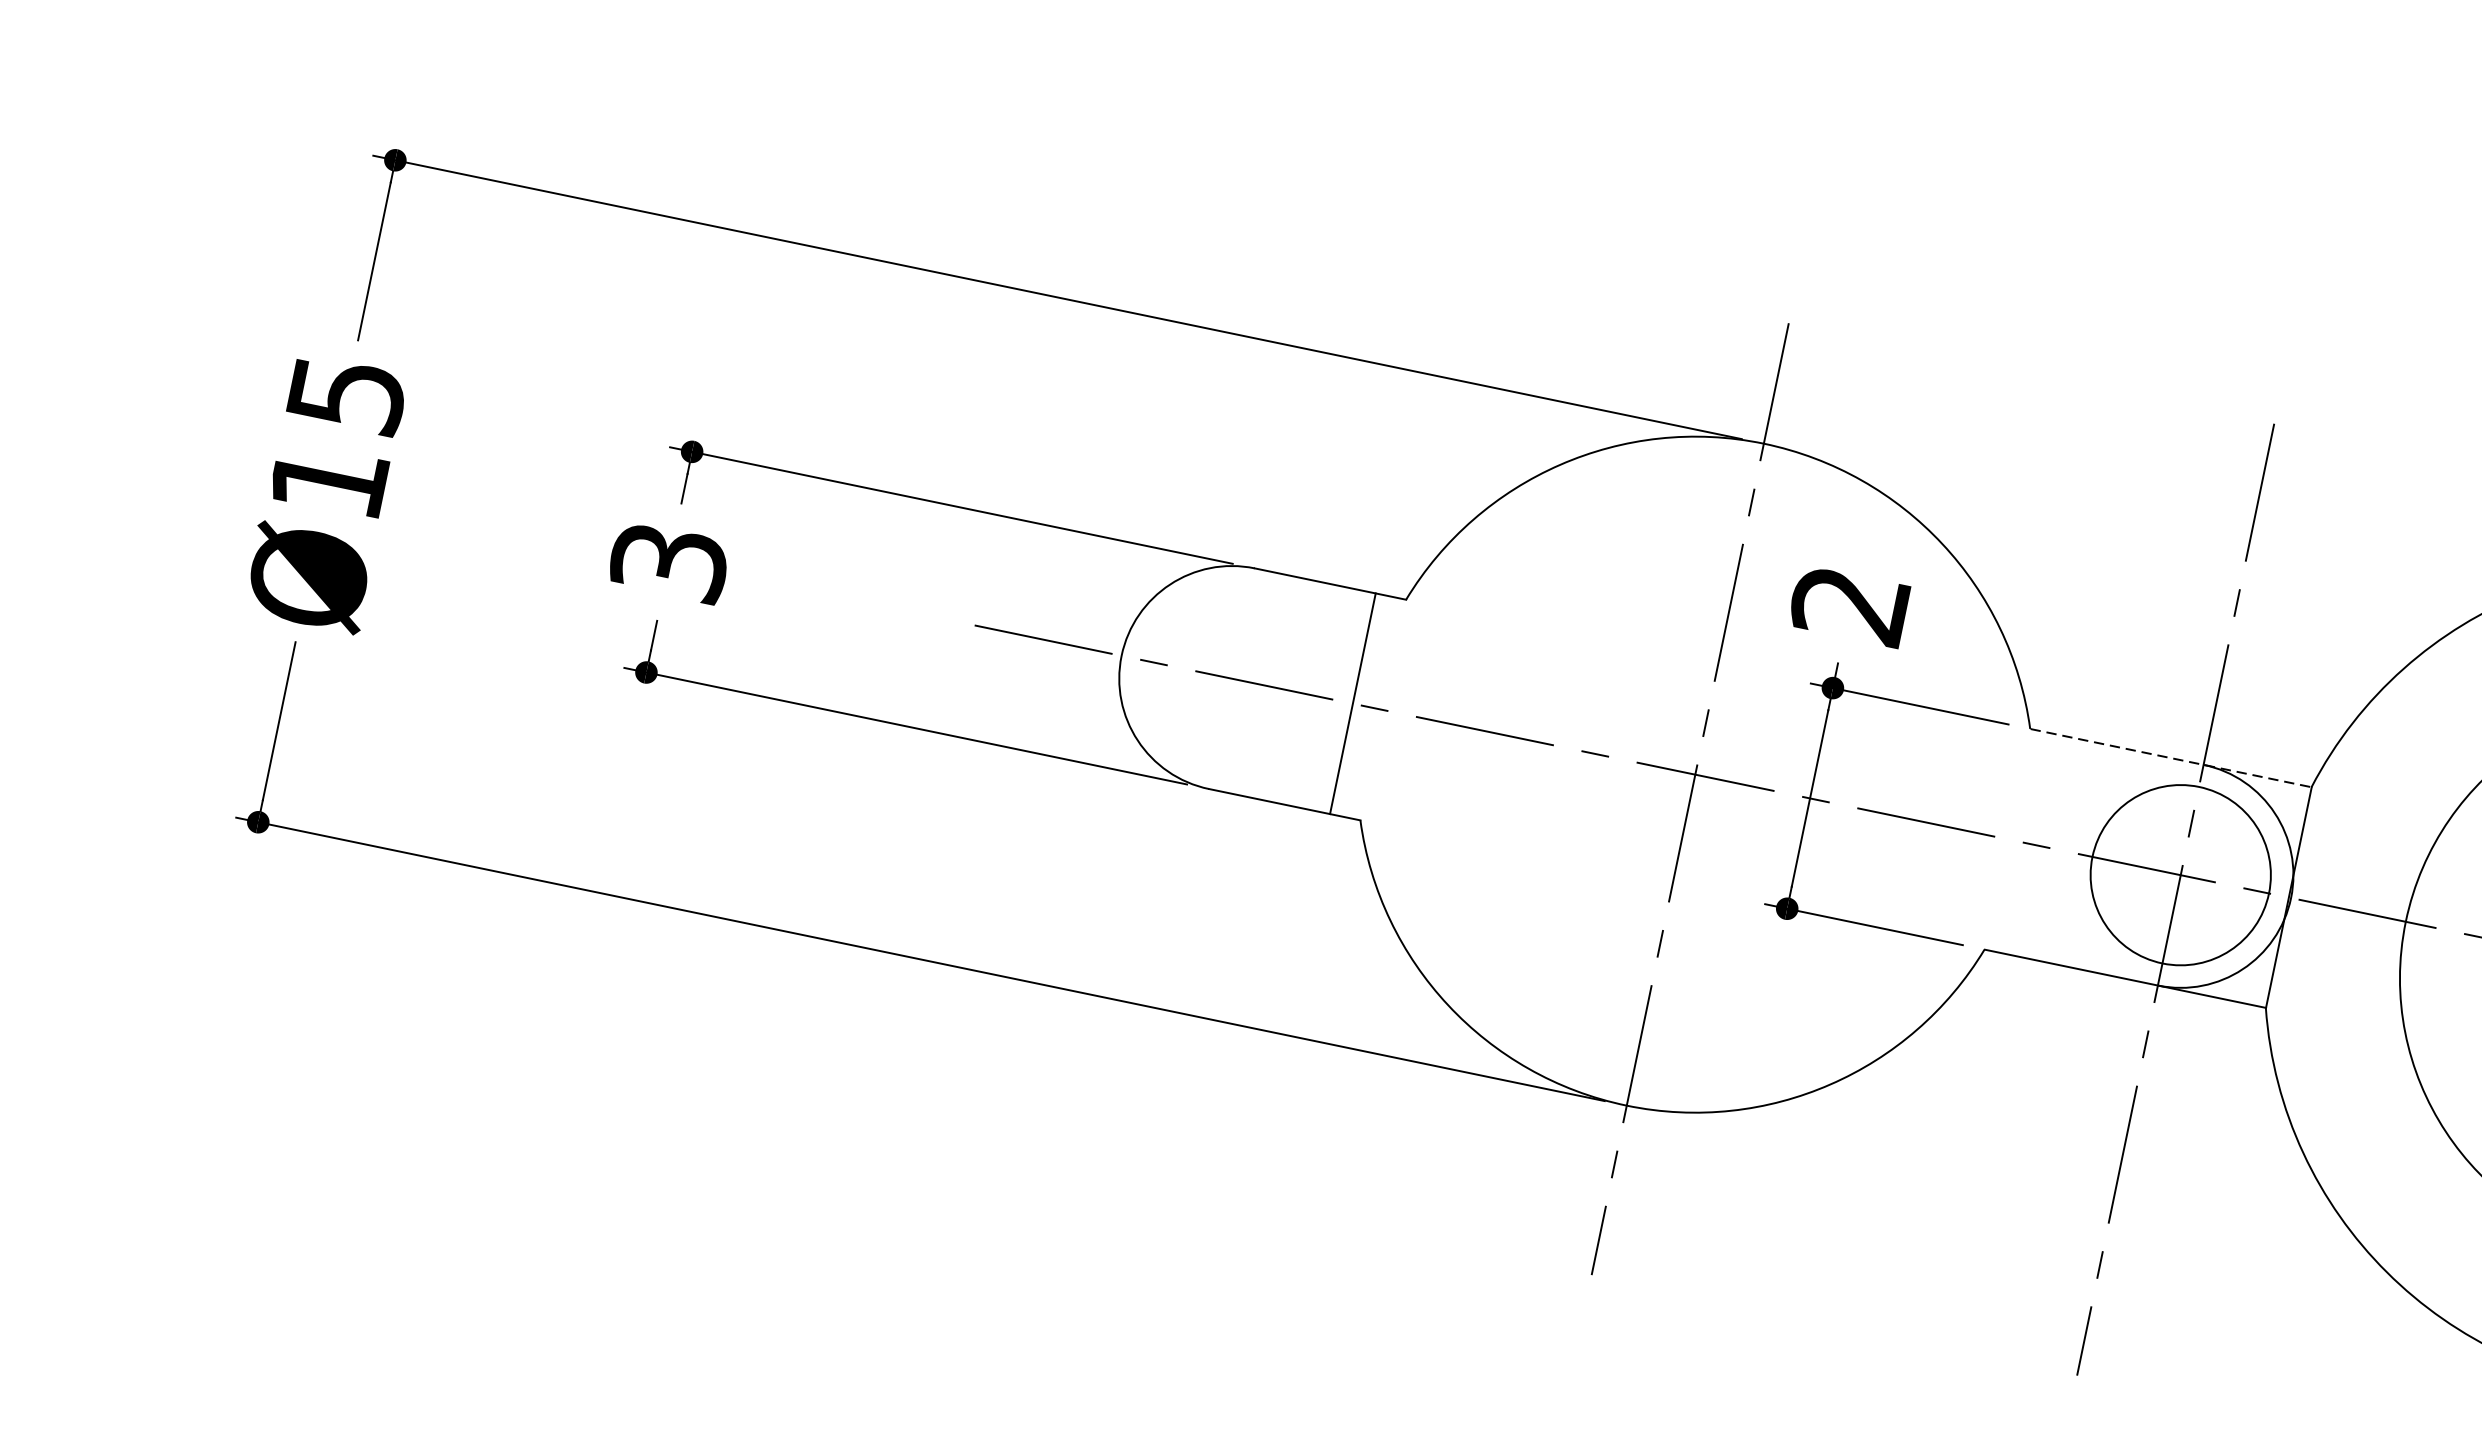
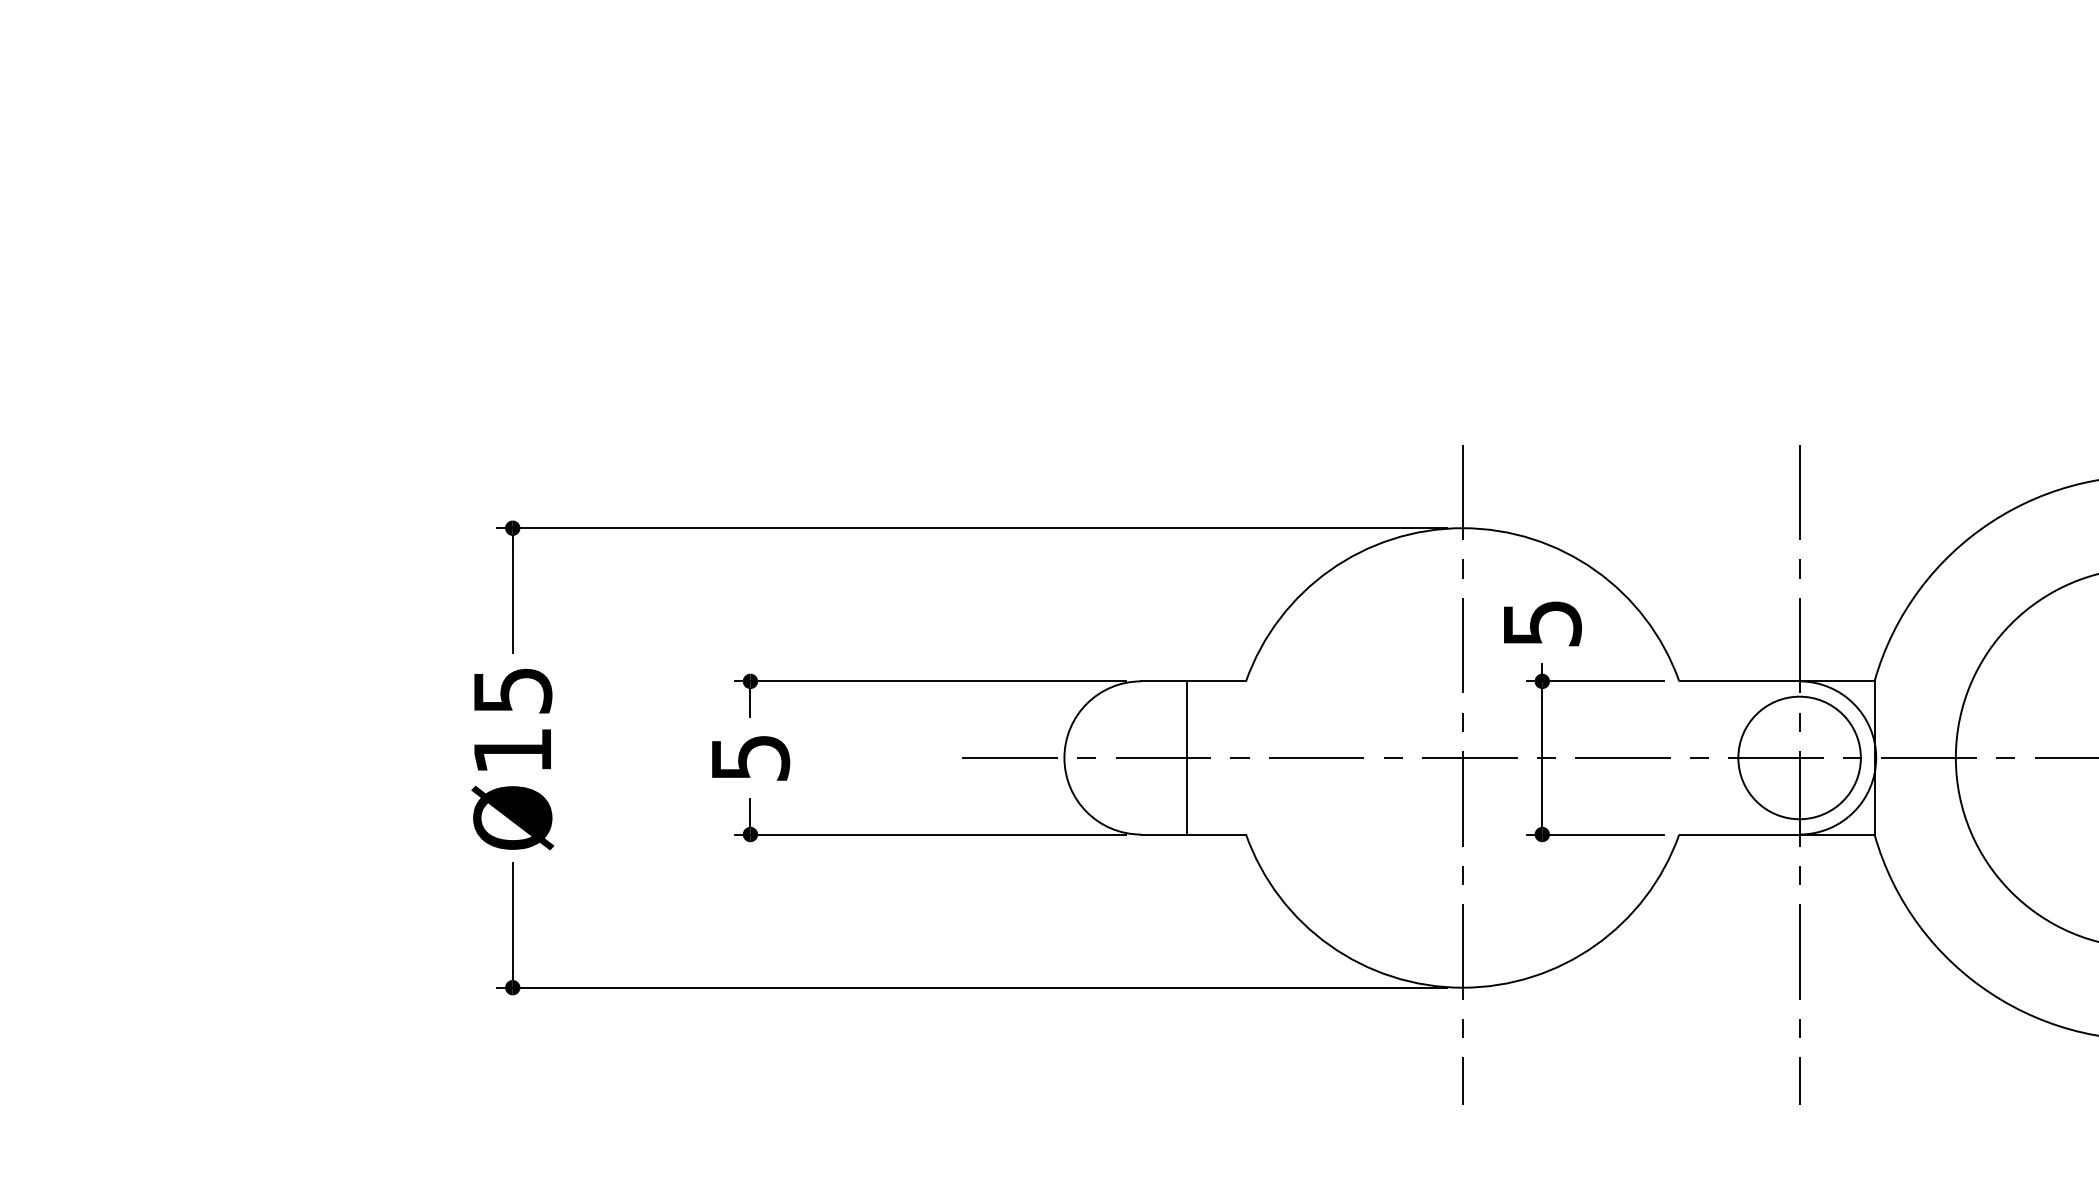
text: (668, 561) -> (749, 757), 3 -> 5
text: (1849, 604) -> (1541, 623), 2 -> 5
line: (1352, 702) -> (1186, 757), moved
line: (2171, 758) -> (1777, 681), dashed -> solid

